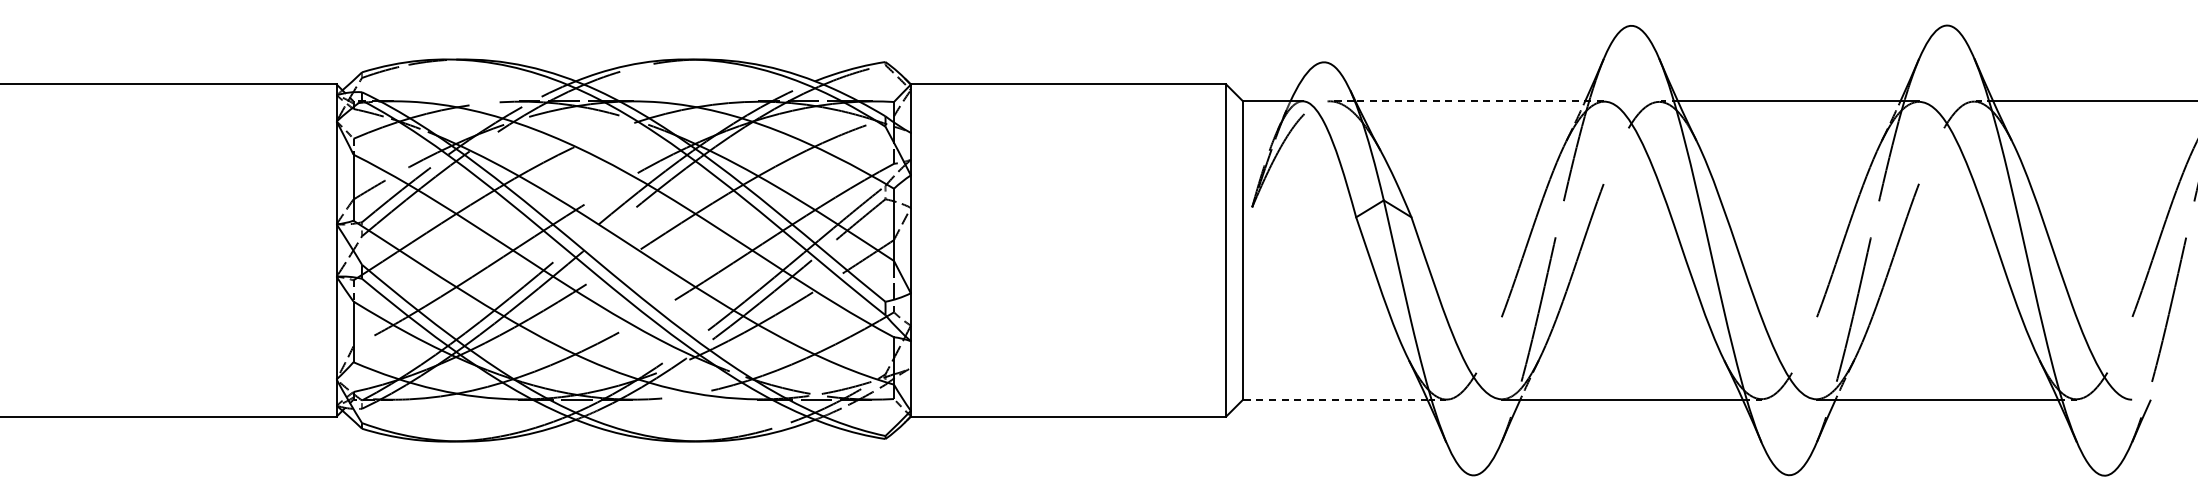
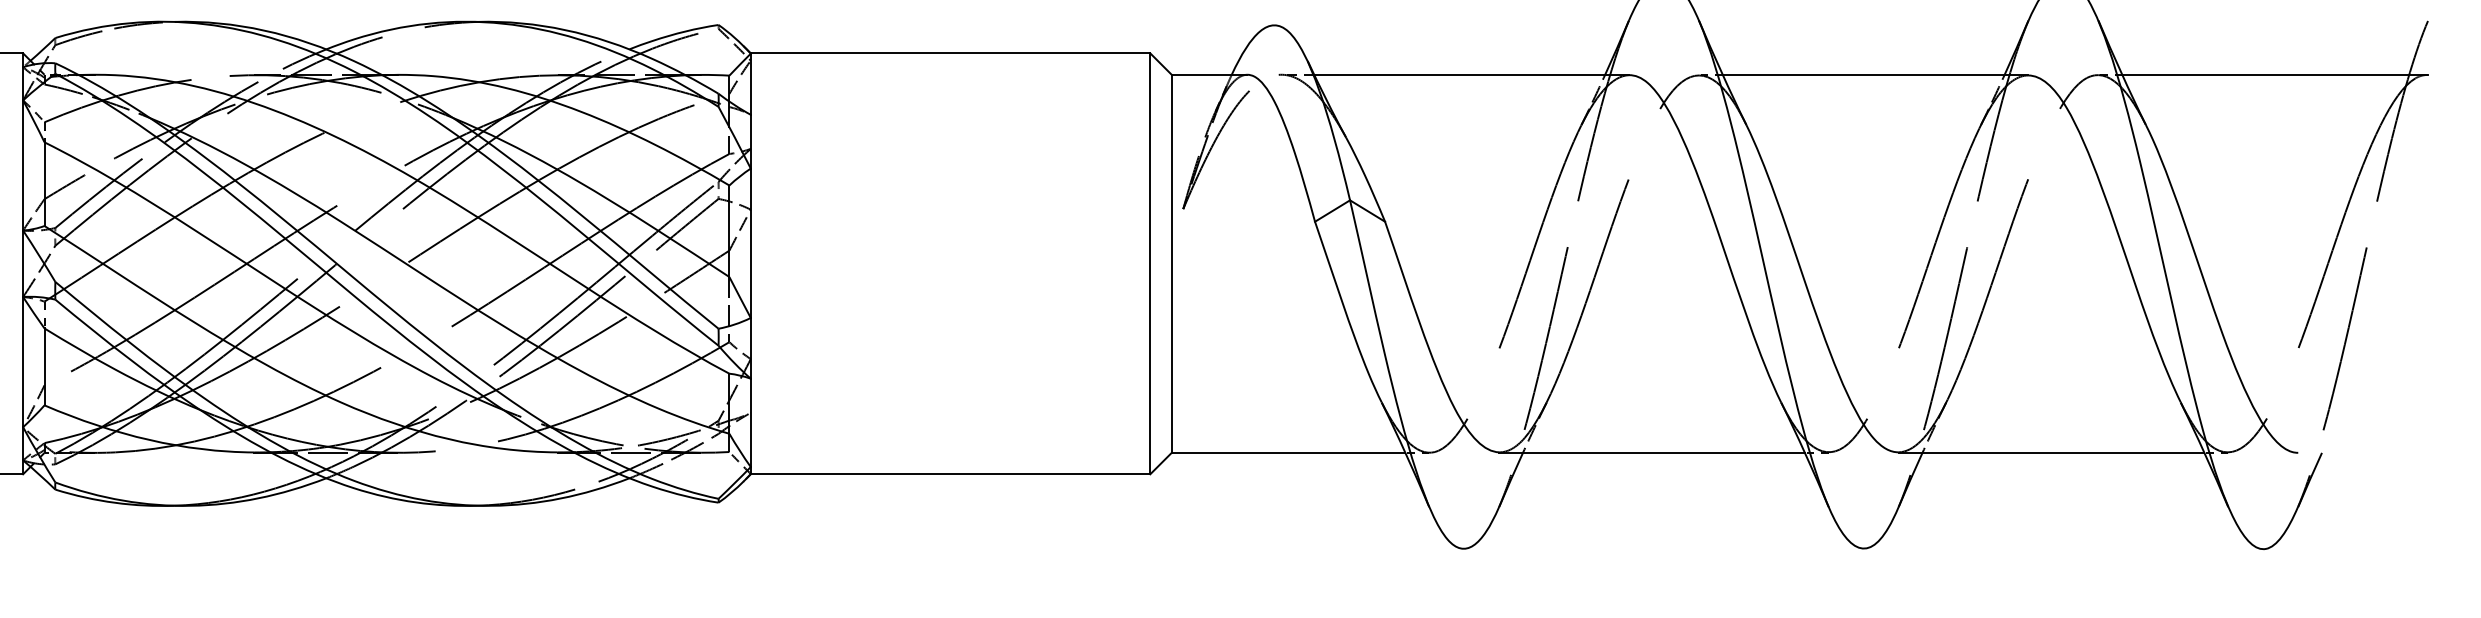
line: (1479, 101) -> (1471, 74), dashed -> solid
line: (1334, 399) -> (1287, 452), dashed -> solid

